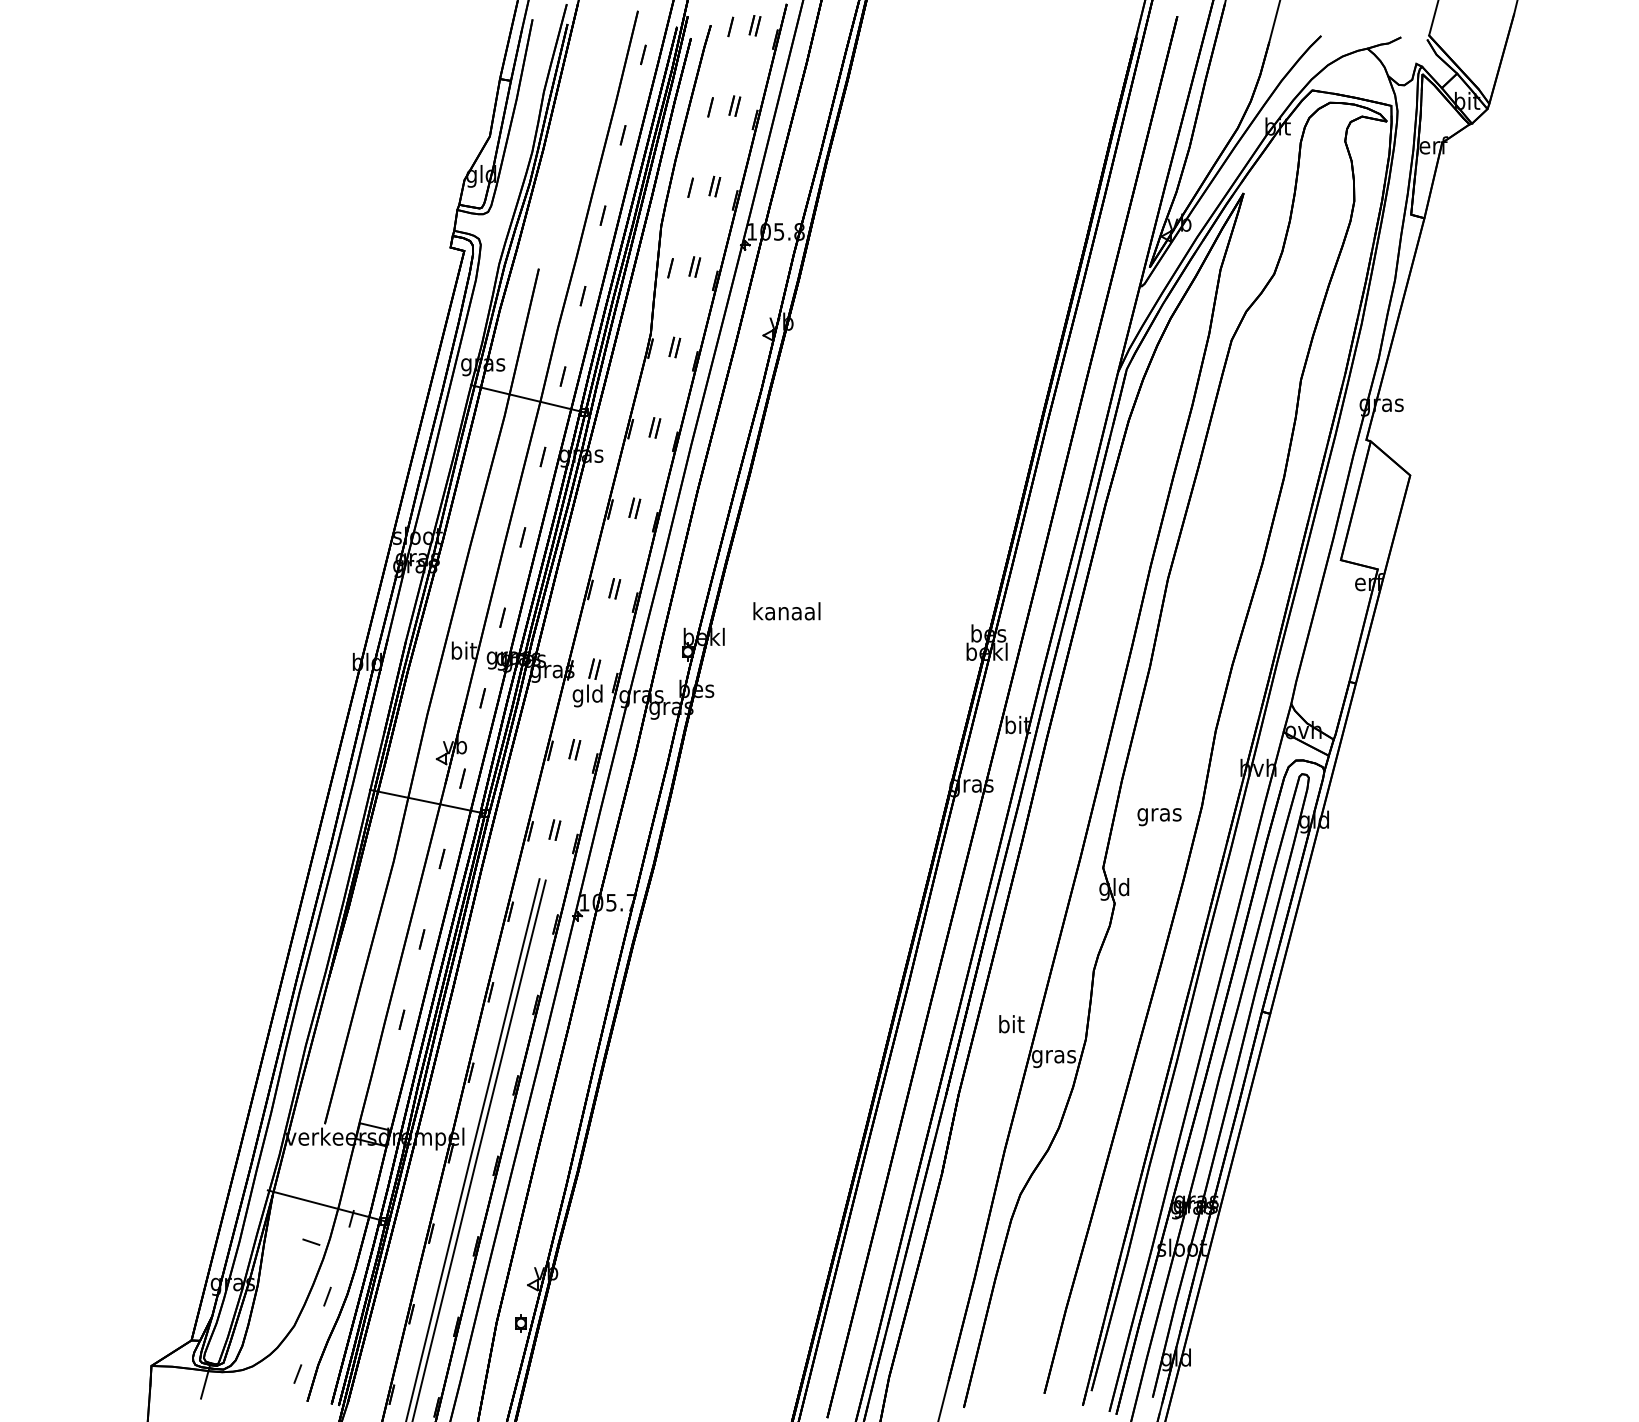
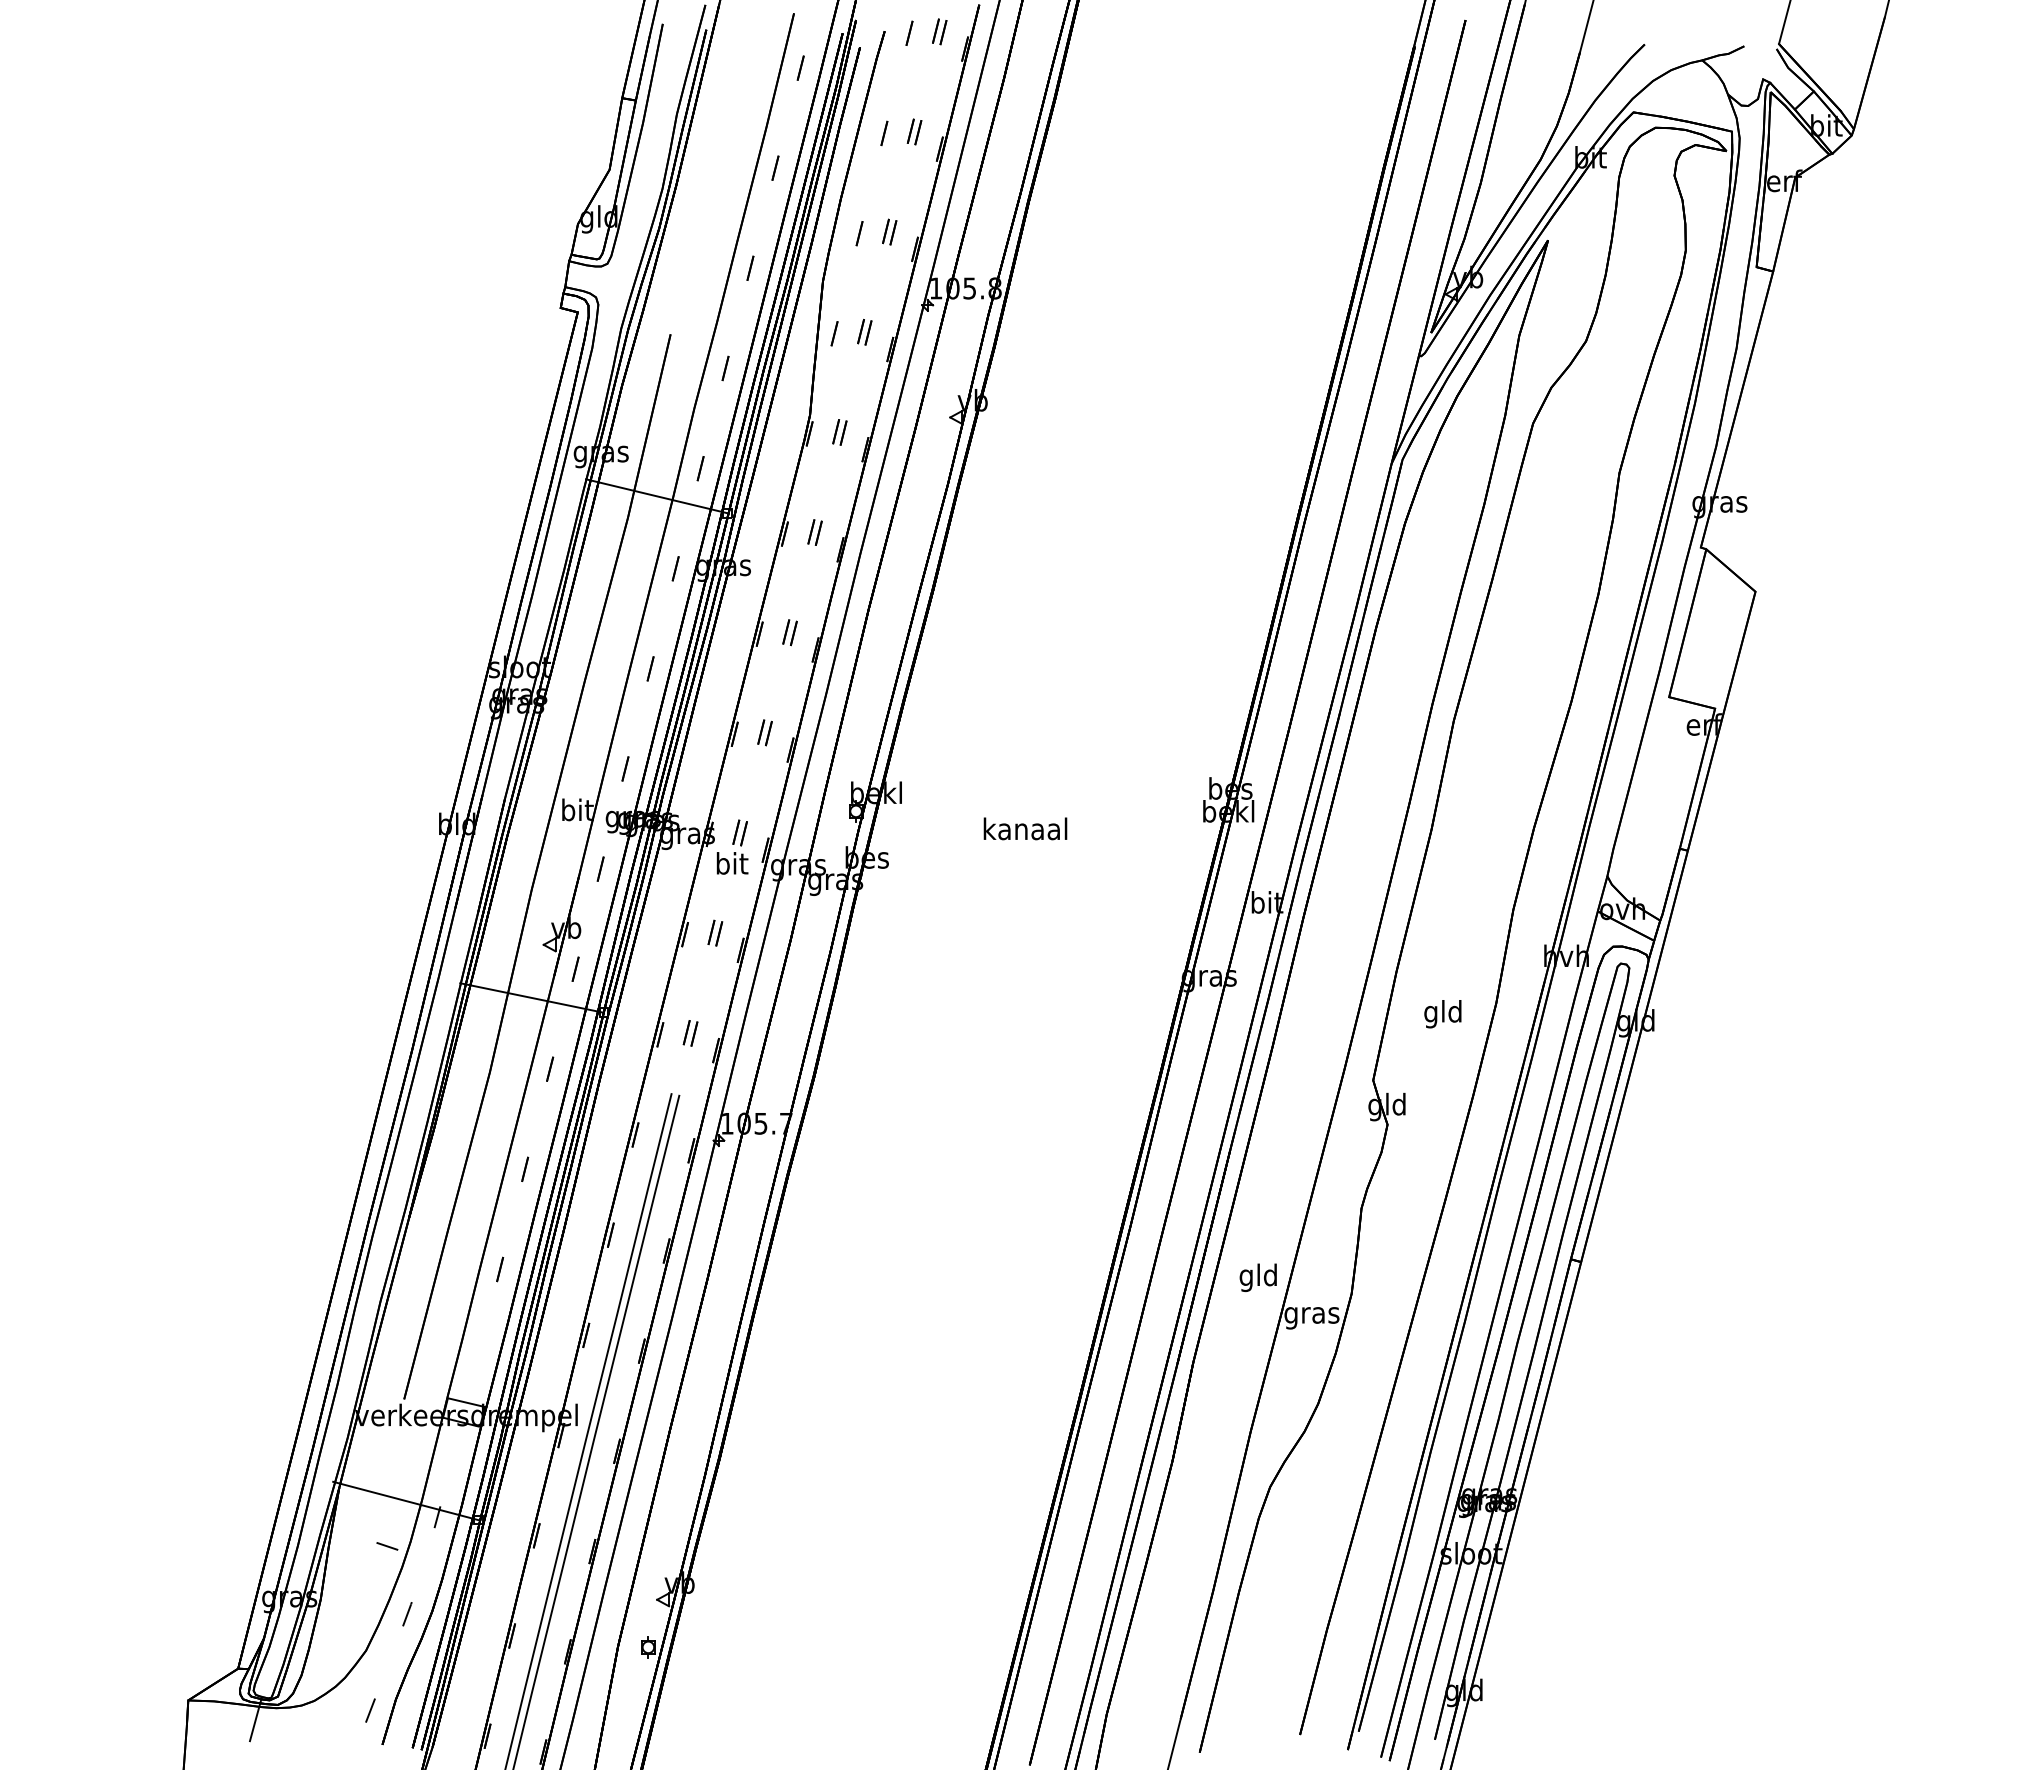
text: (786, 611) -> (1025, 828), moved
text: (586, 696) -> (730, 866), gld -> bit
text: (1159, 815) -> (1443, 1014), gras -> gld
text: (1010, 1026) -> (1257, 1277), bit -> gld

